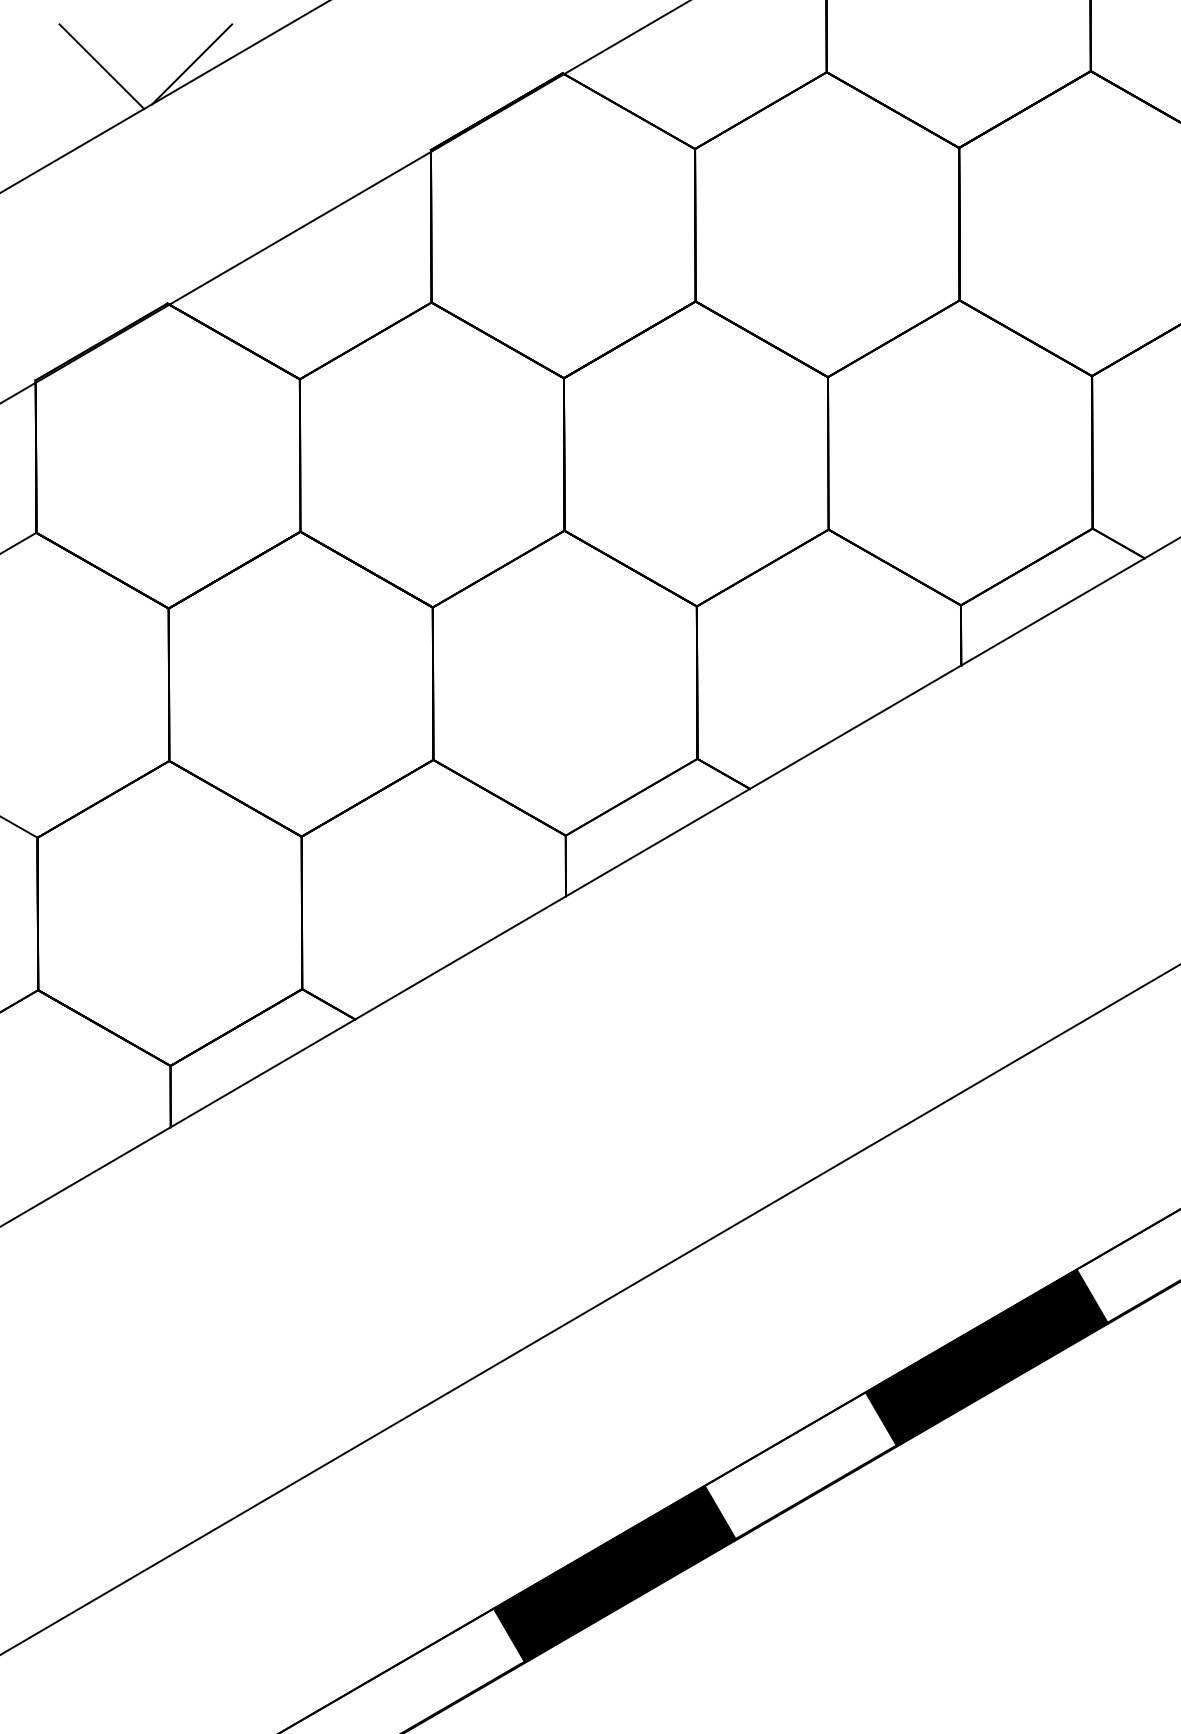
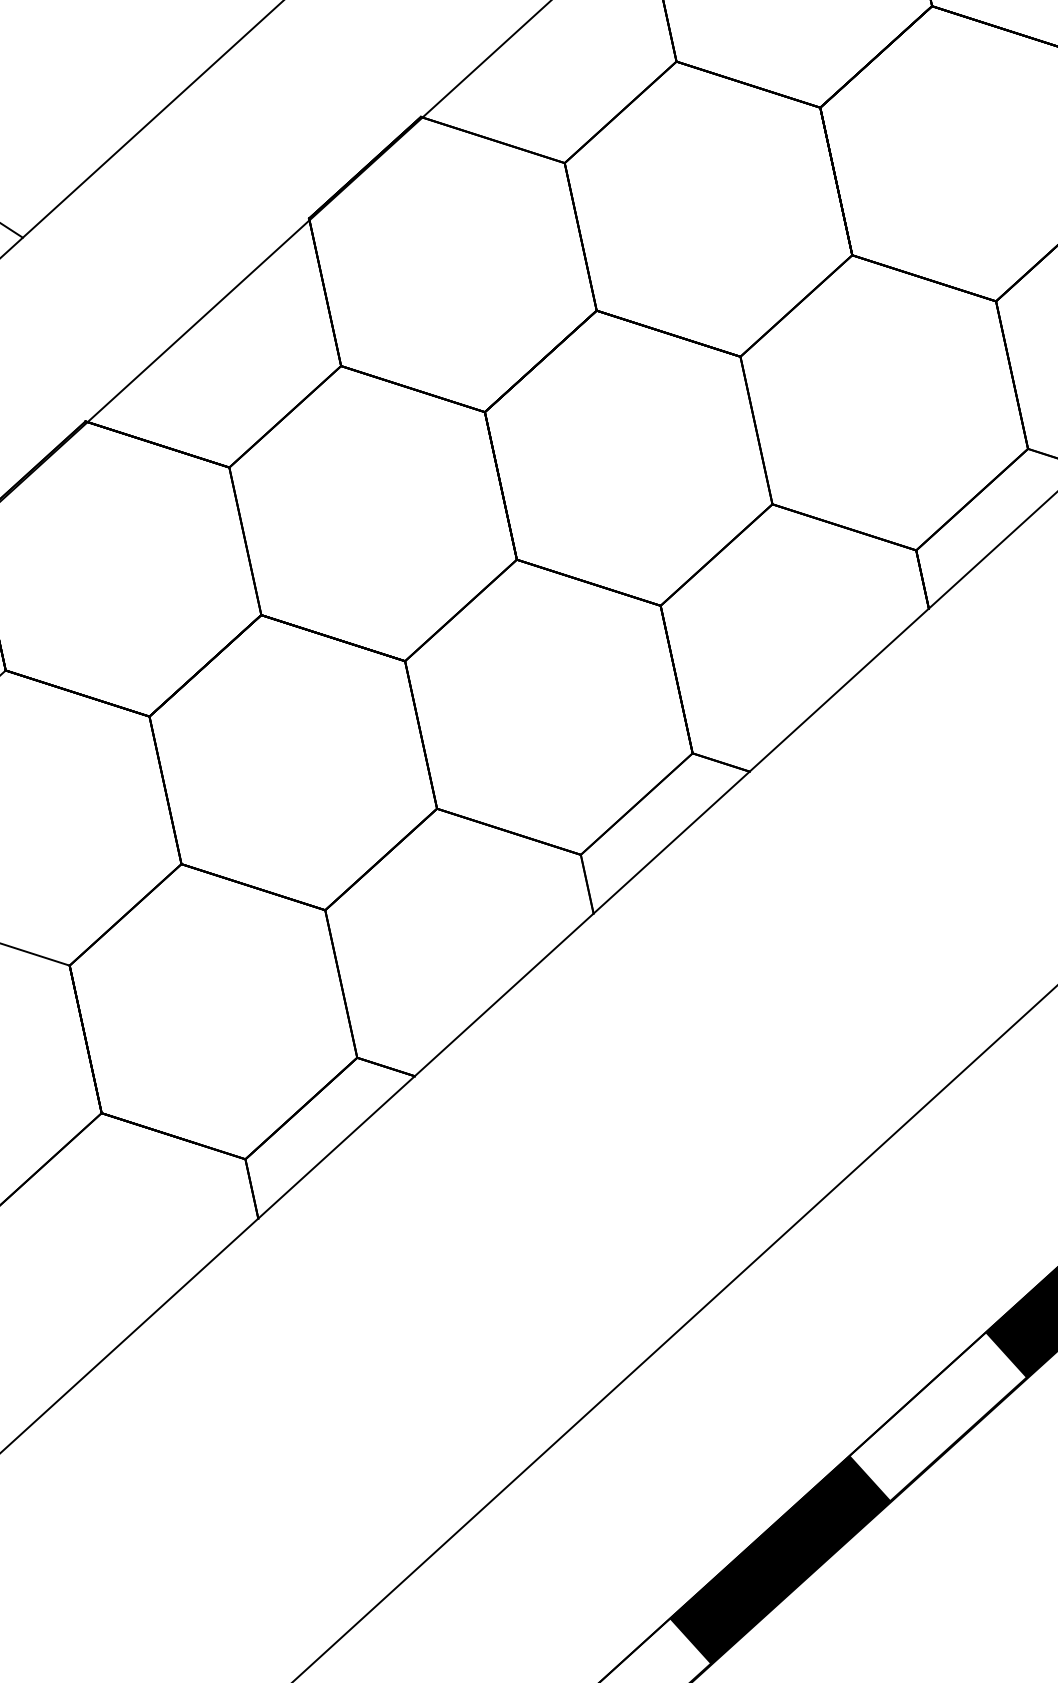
line: (192, 64) -> (60, 184), removed

